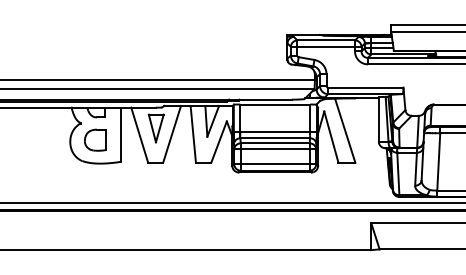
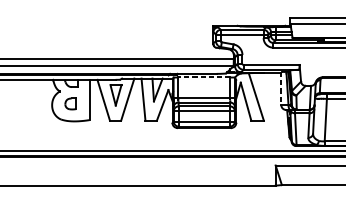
line: (275, 104) -> (204, 77), solid -> dashed
line: (378, 119) -> (281, 88), solid -> dashed
part: (95, 139) -> (70, 103), size x0.7

